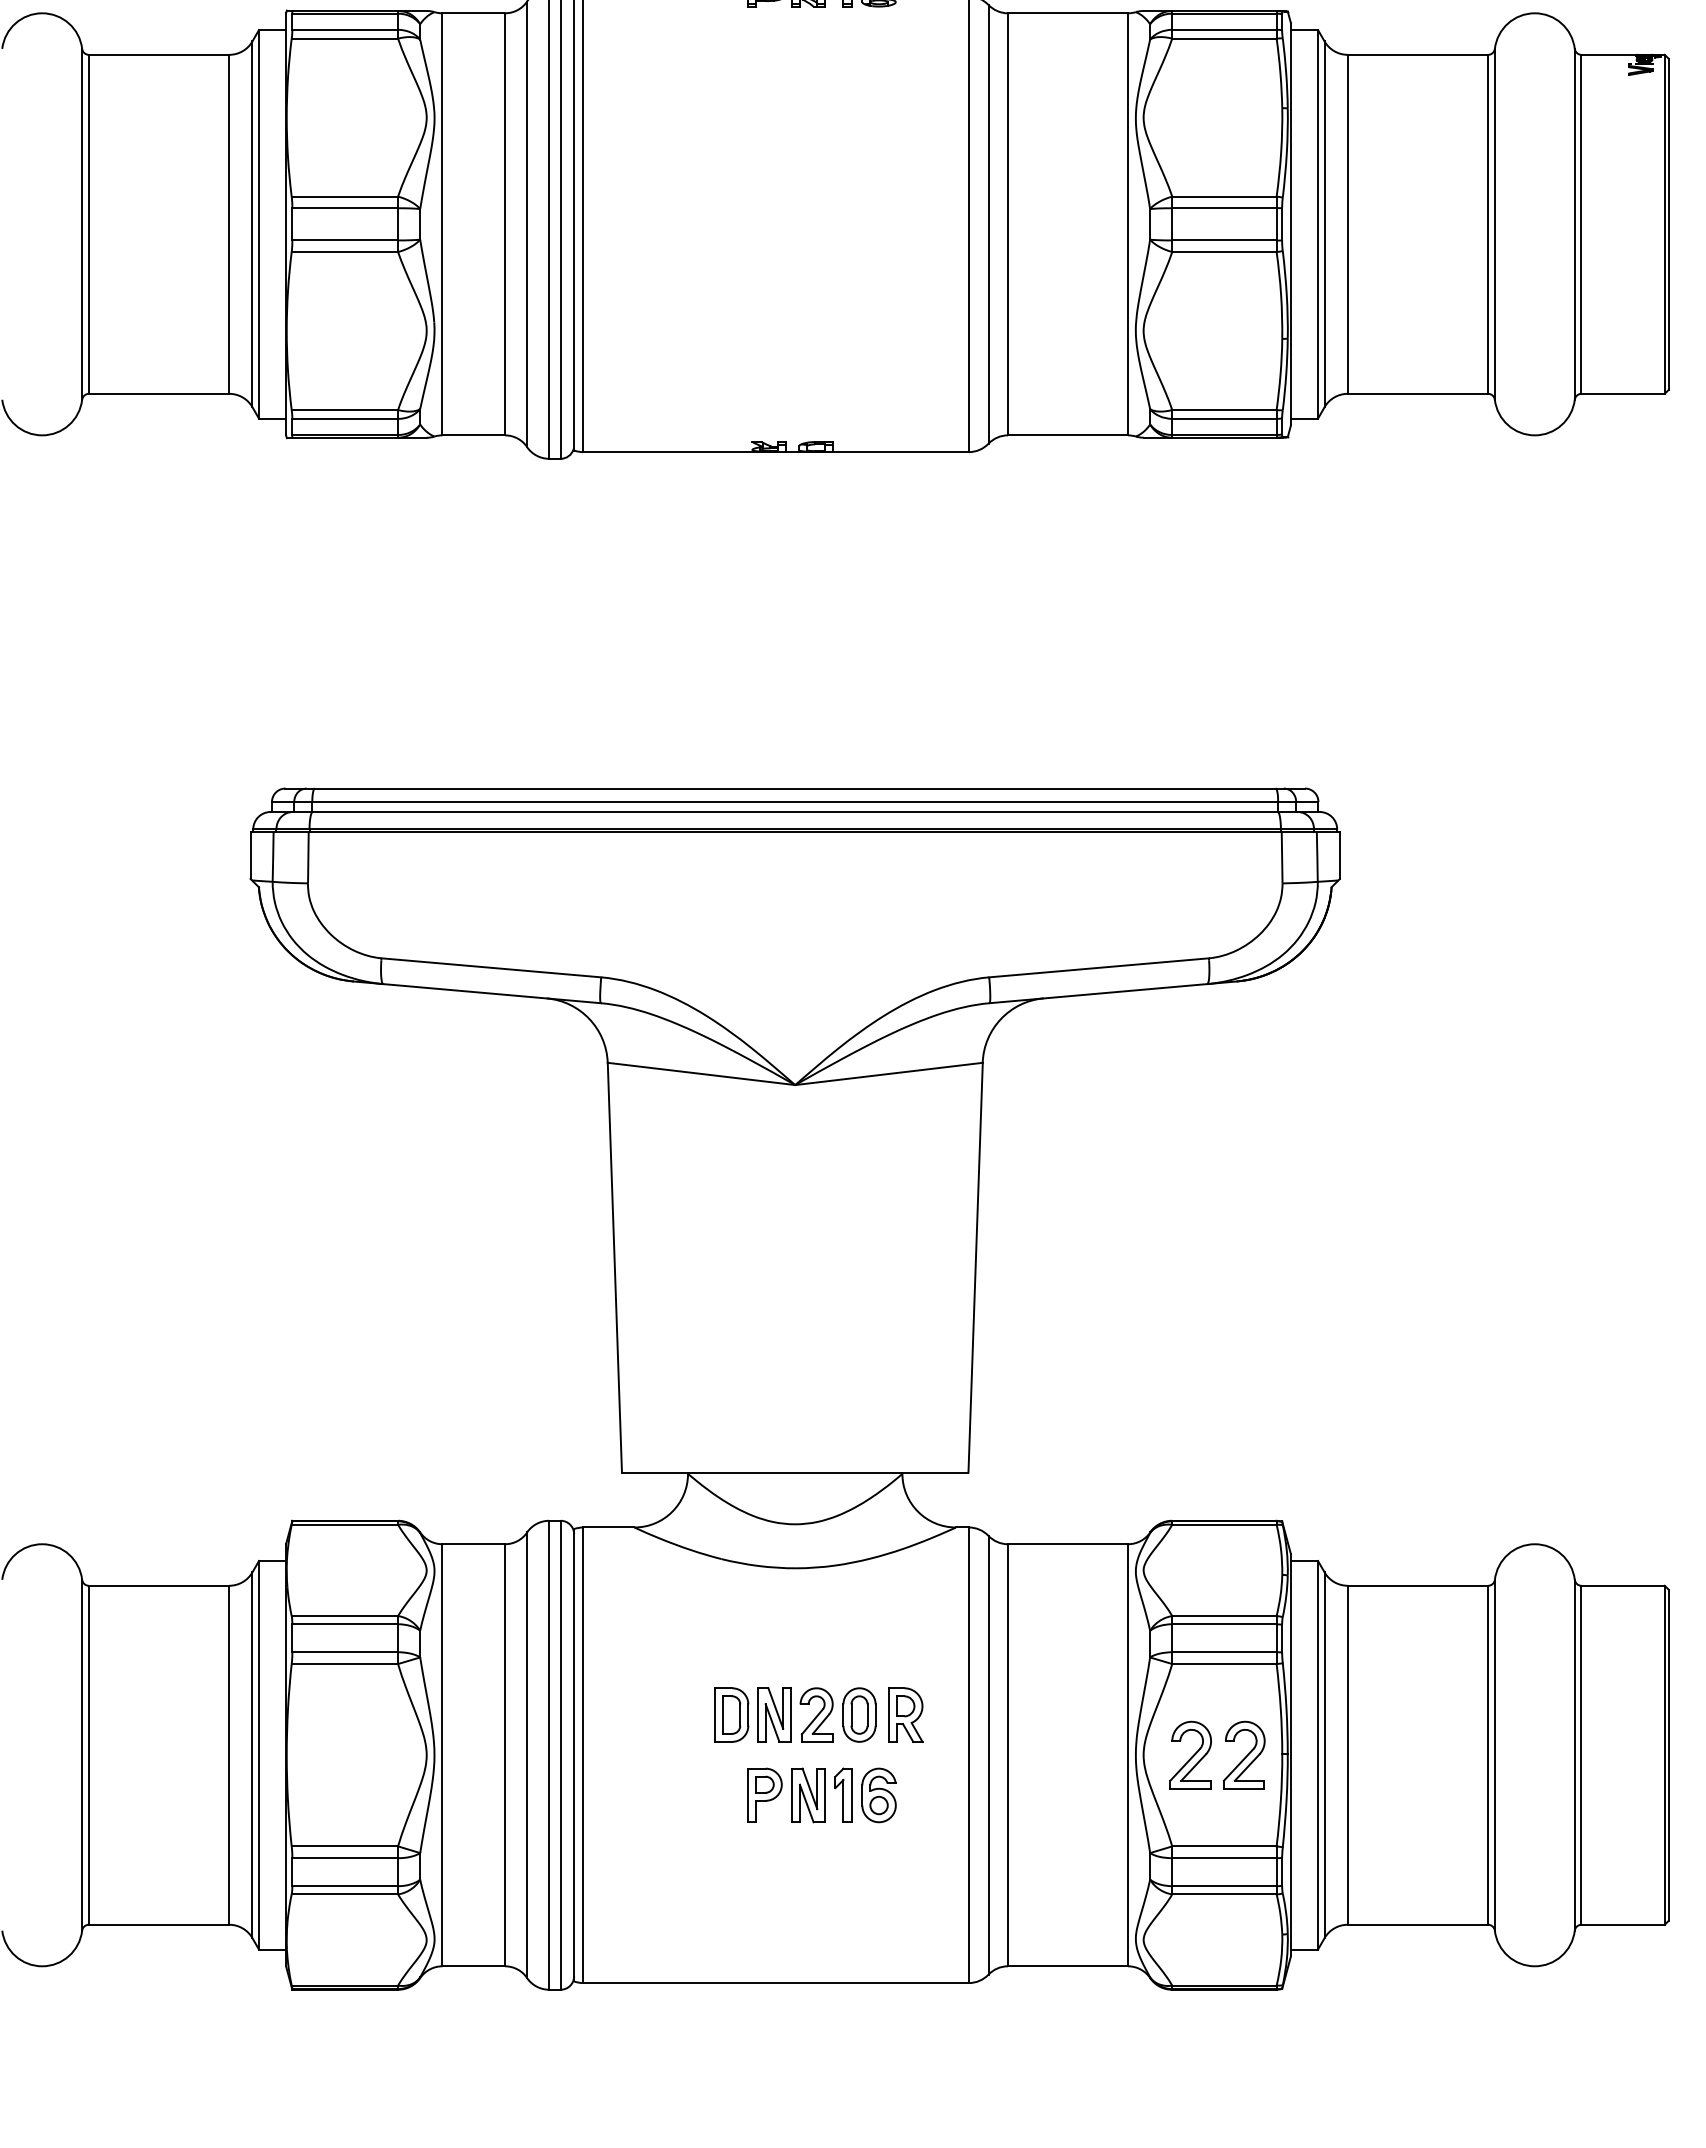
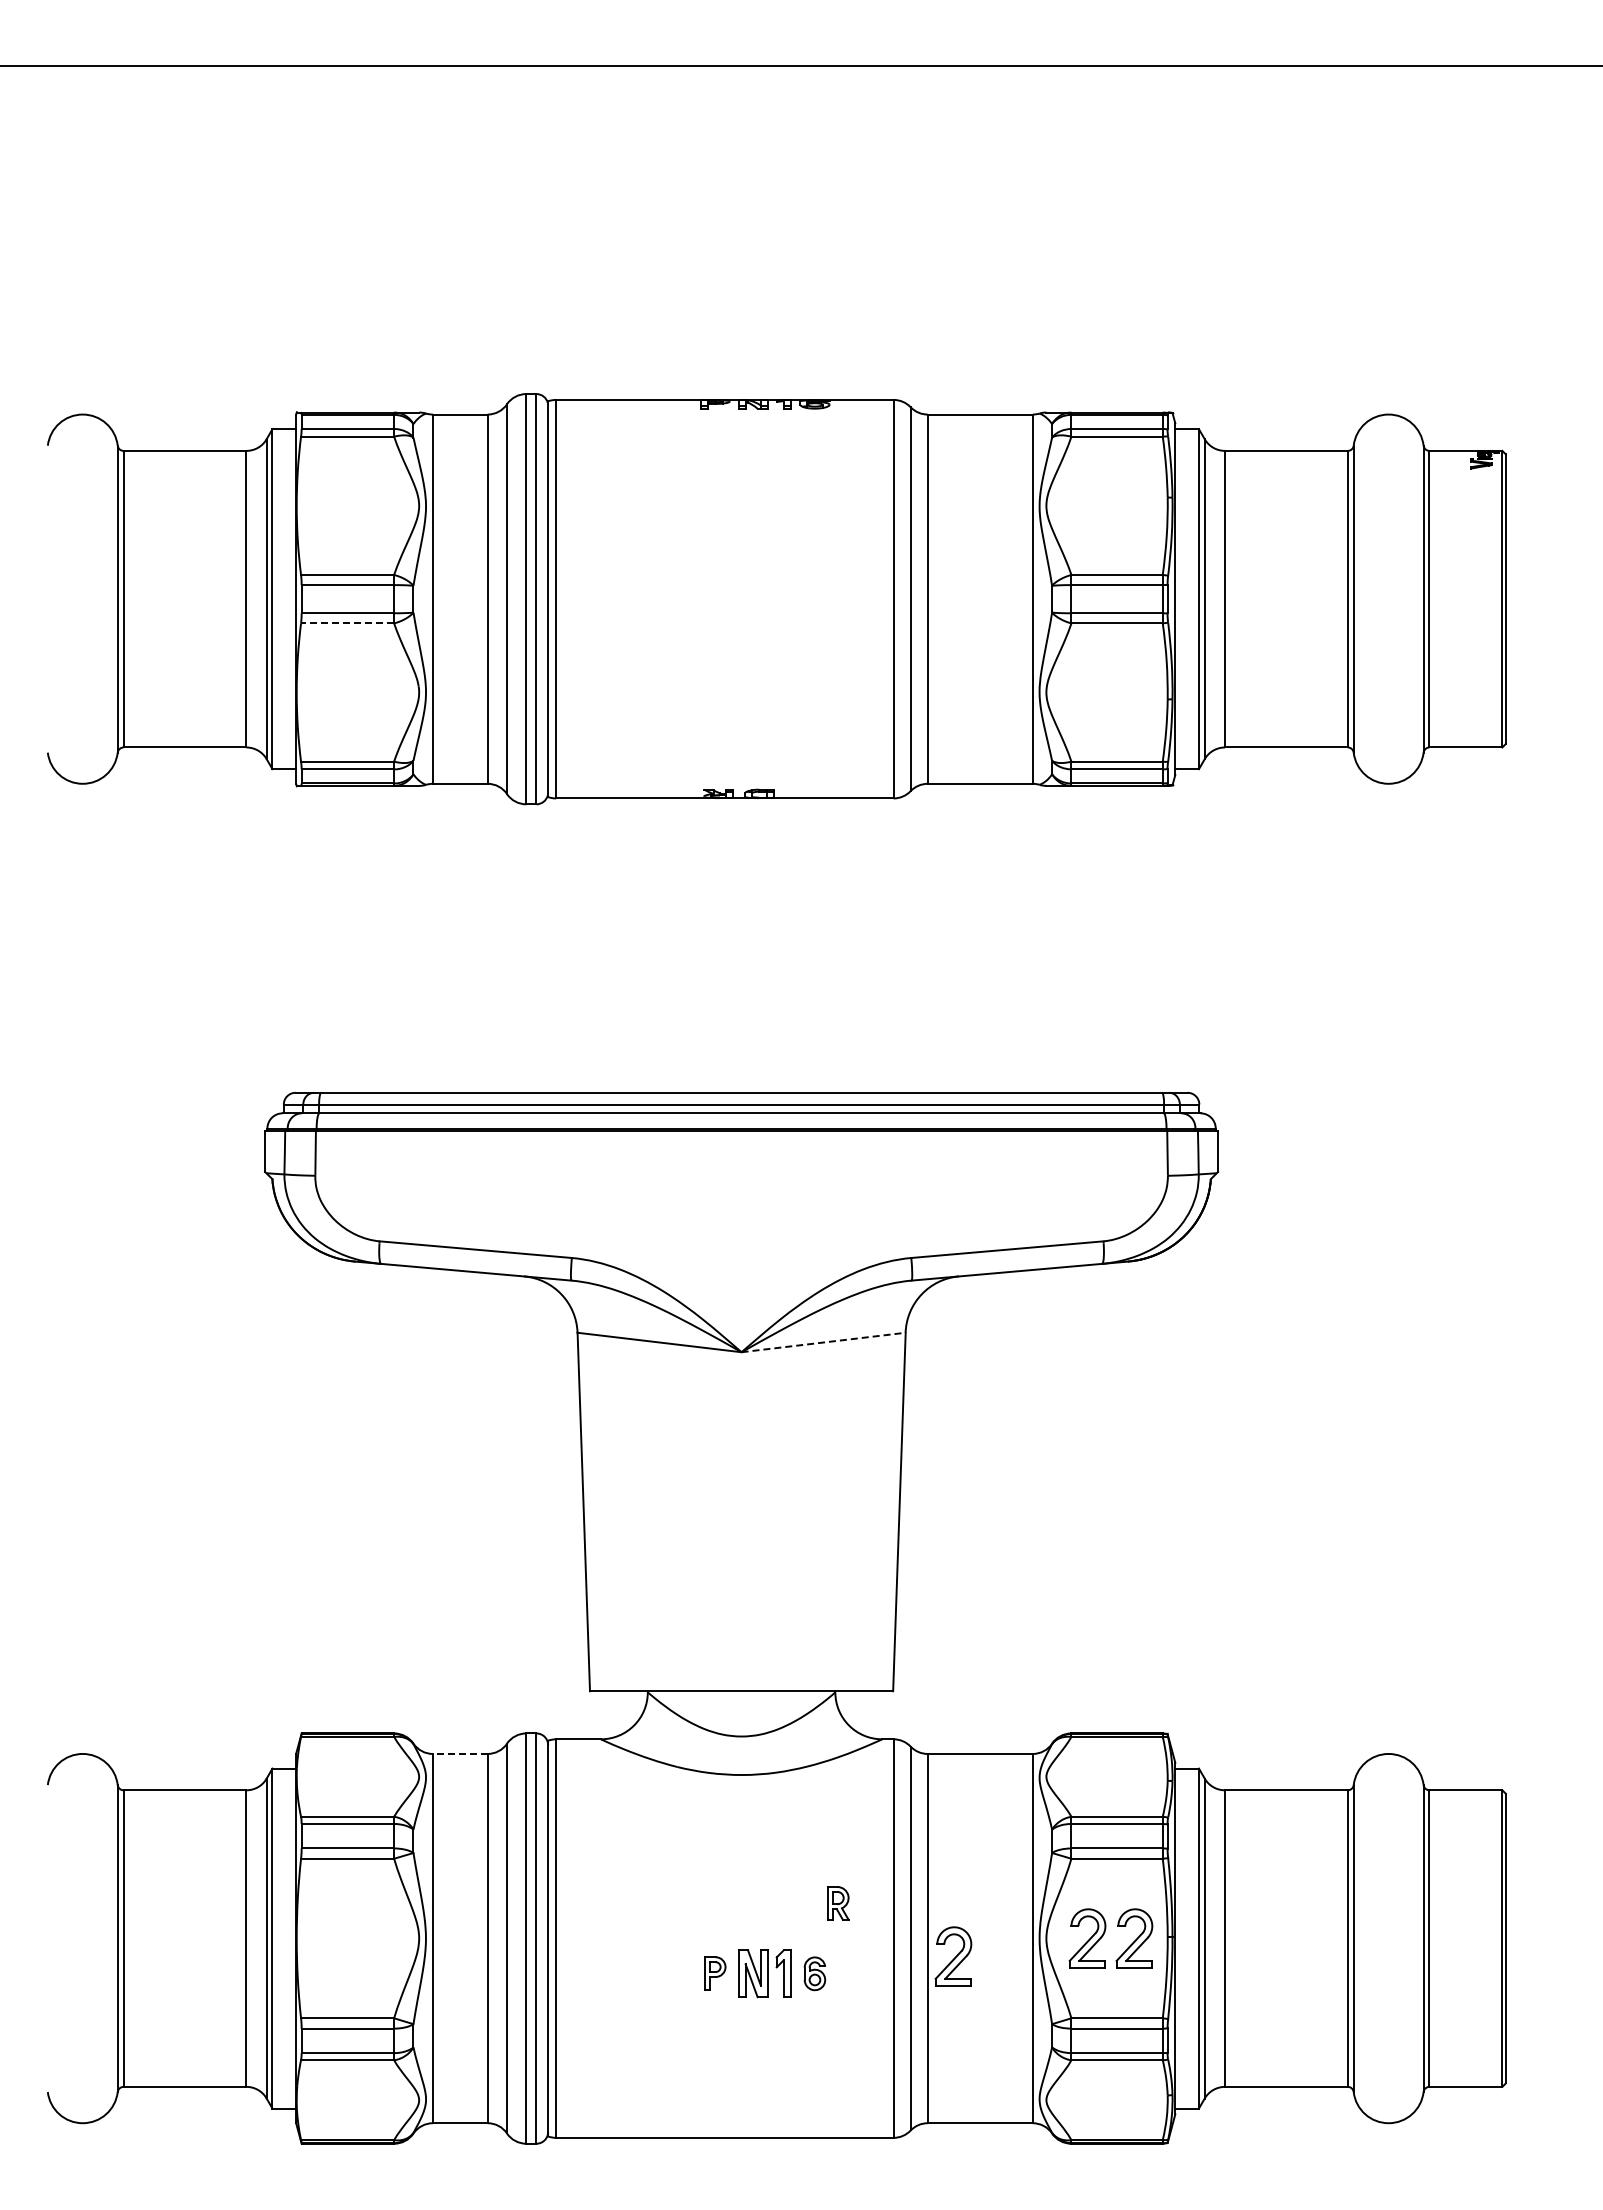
line: (344, 252) -> (347, 623), solid -> dashed
line: (888, 1073) -> (823, 1342), solid -> dashed
line: (472, 1543) -> (459, 1753), solid -> dashed
part: (795, 1715) -> (741, 1903), removed
part: (906, 1715) -> (838, 1903), size x0.7
part: (1037, 1775) -> (953, 1956), added
part: (765, 1795) -> (715, 1973), size x0.7
part: (878, 1795) -> (814, 1973), size x0.7

